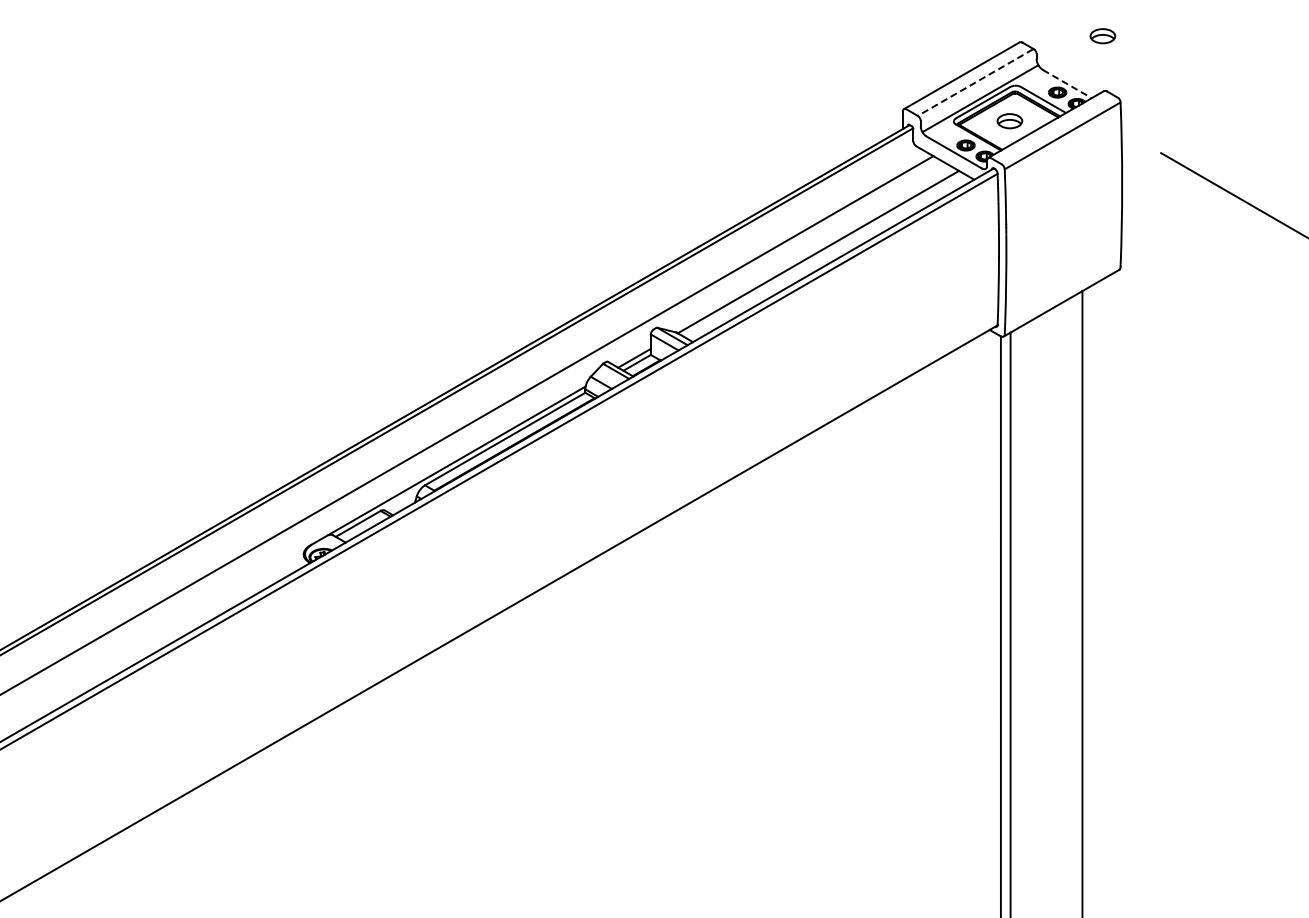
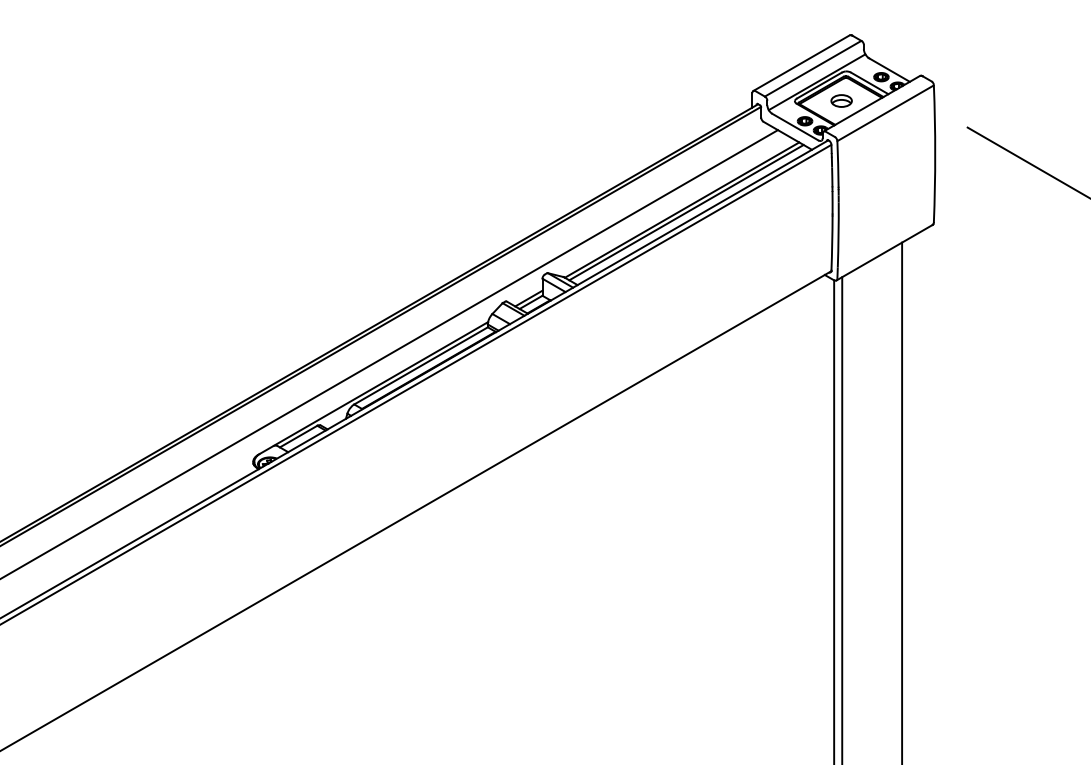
part: (1102, 36) -> (918, 30), removed
line: (974, 82) -> (812, 68), dashed -> solid
line: (1067, 84) -> (889, 70), dashed -> solid
line: (823, 254) -> (686, 212), added

